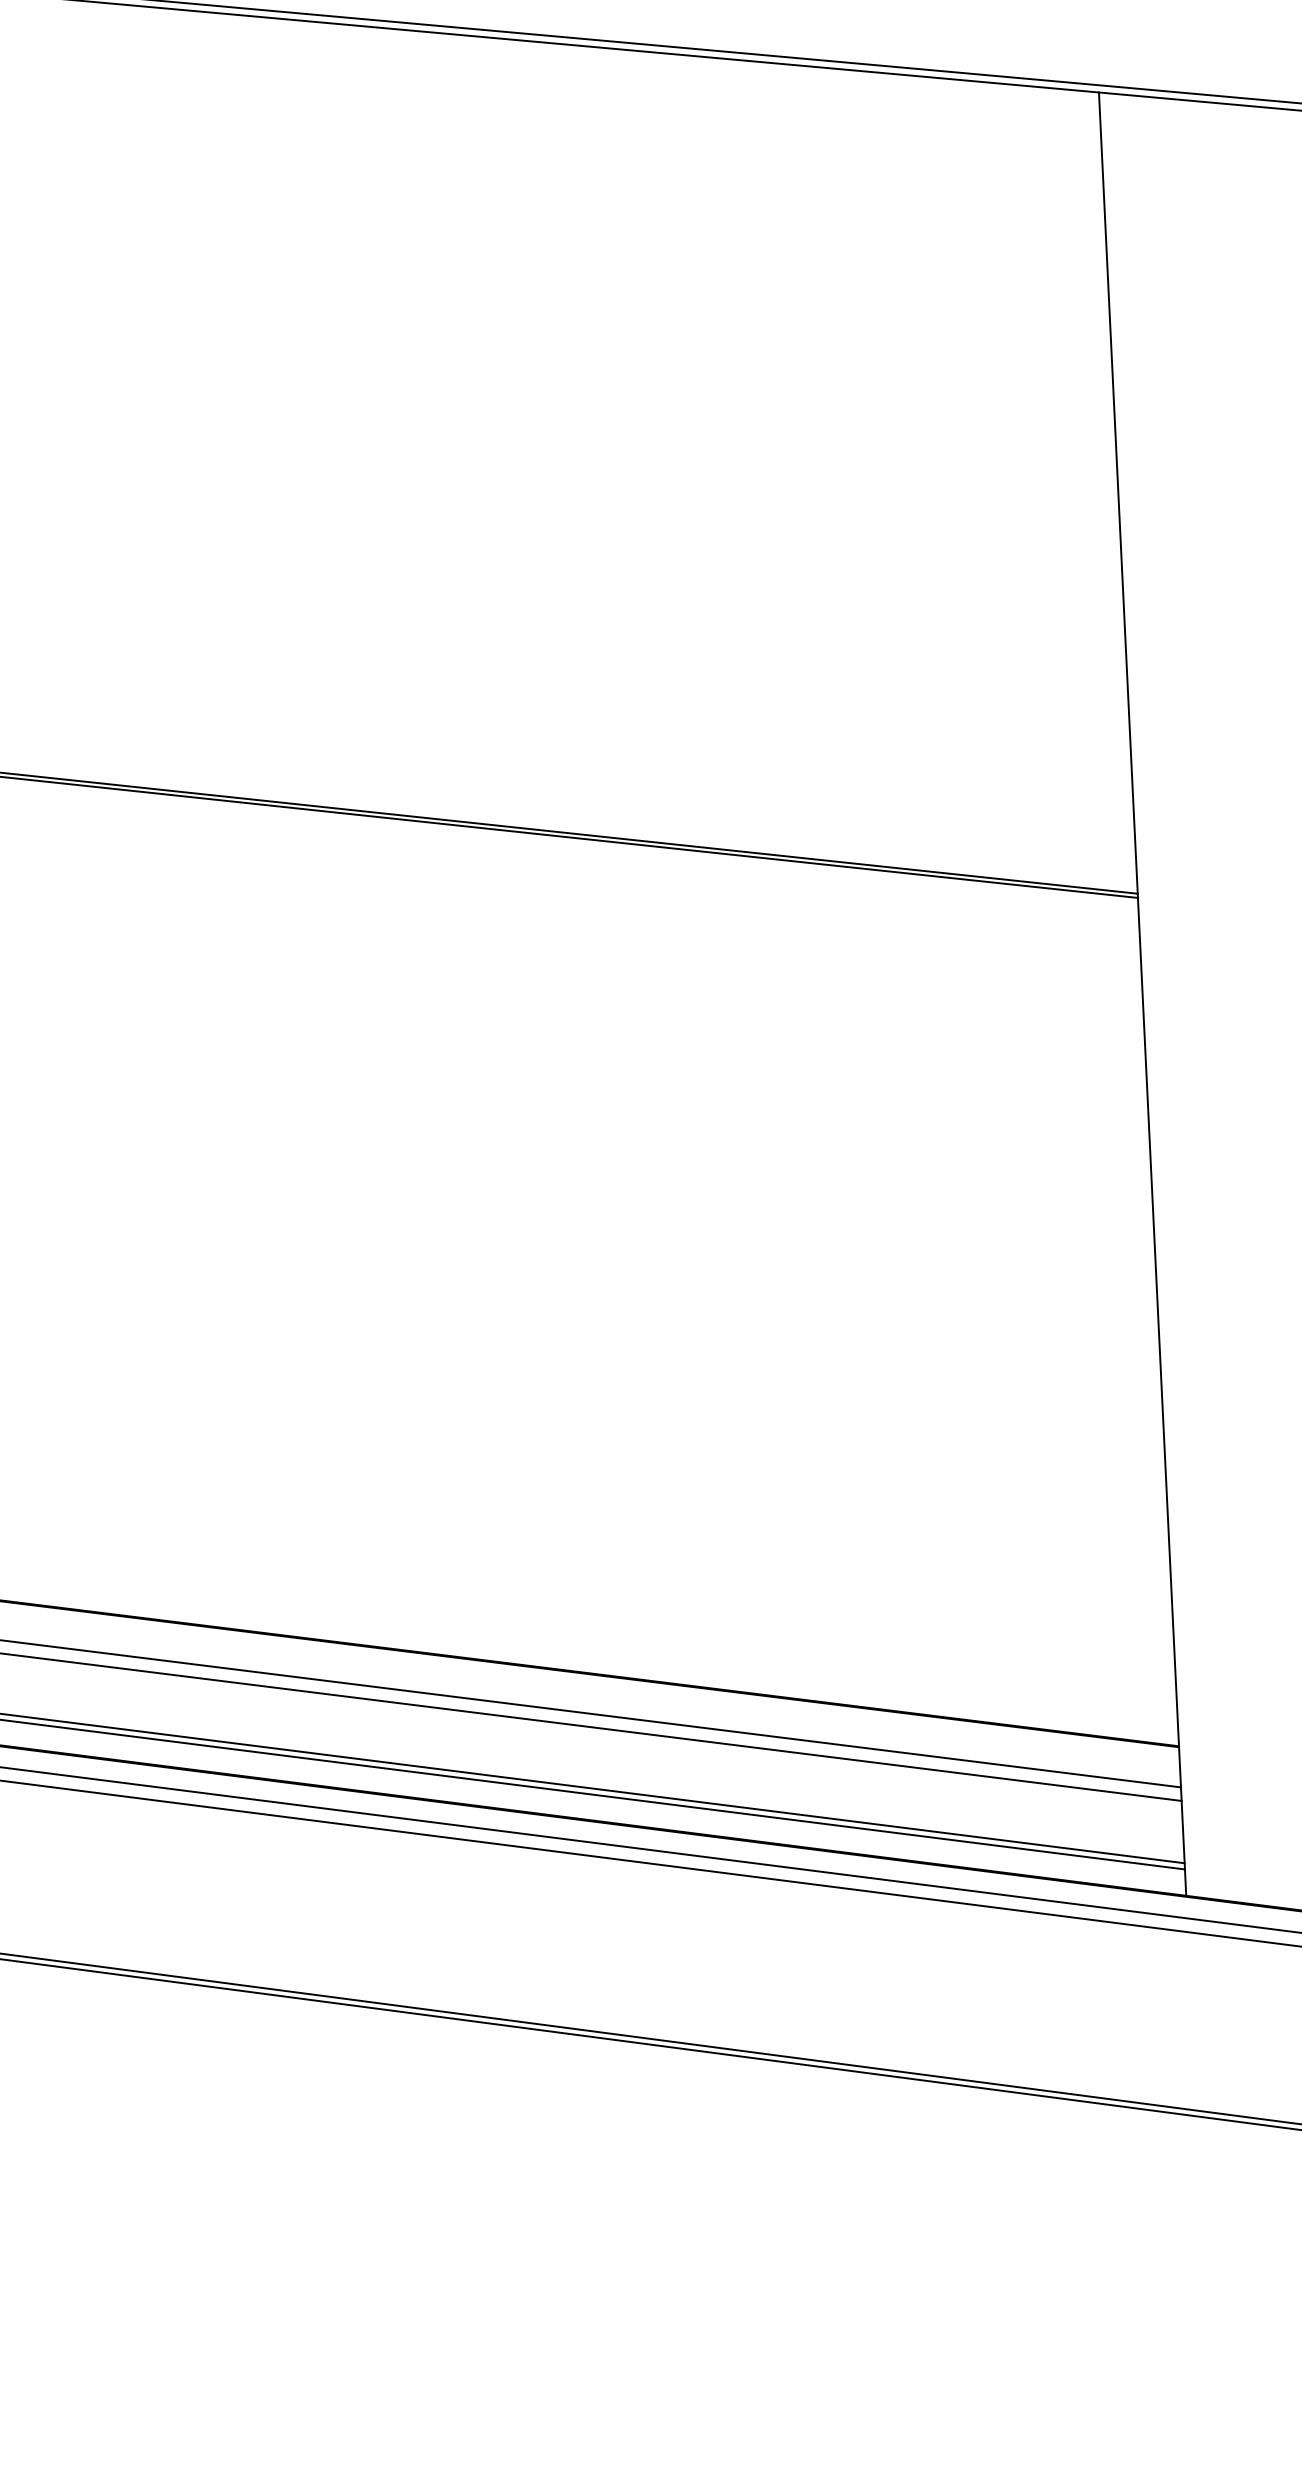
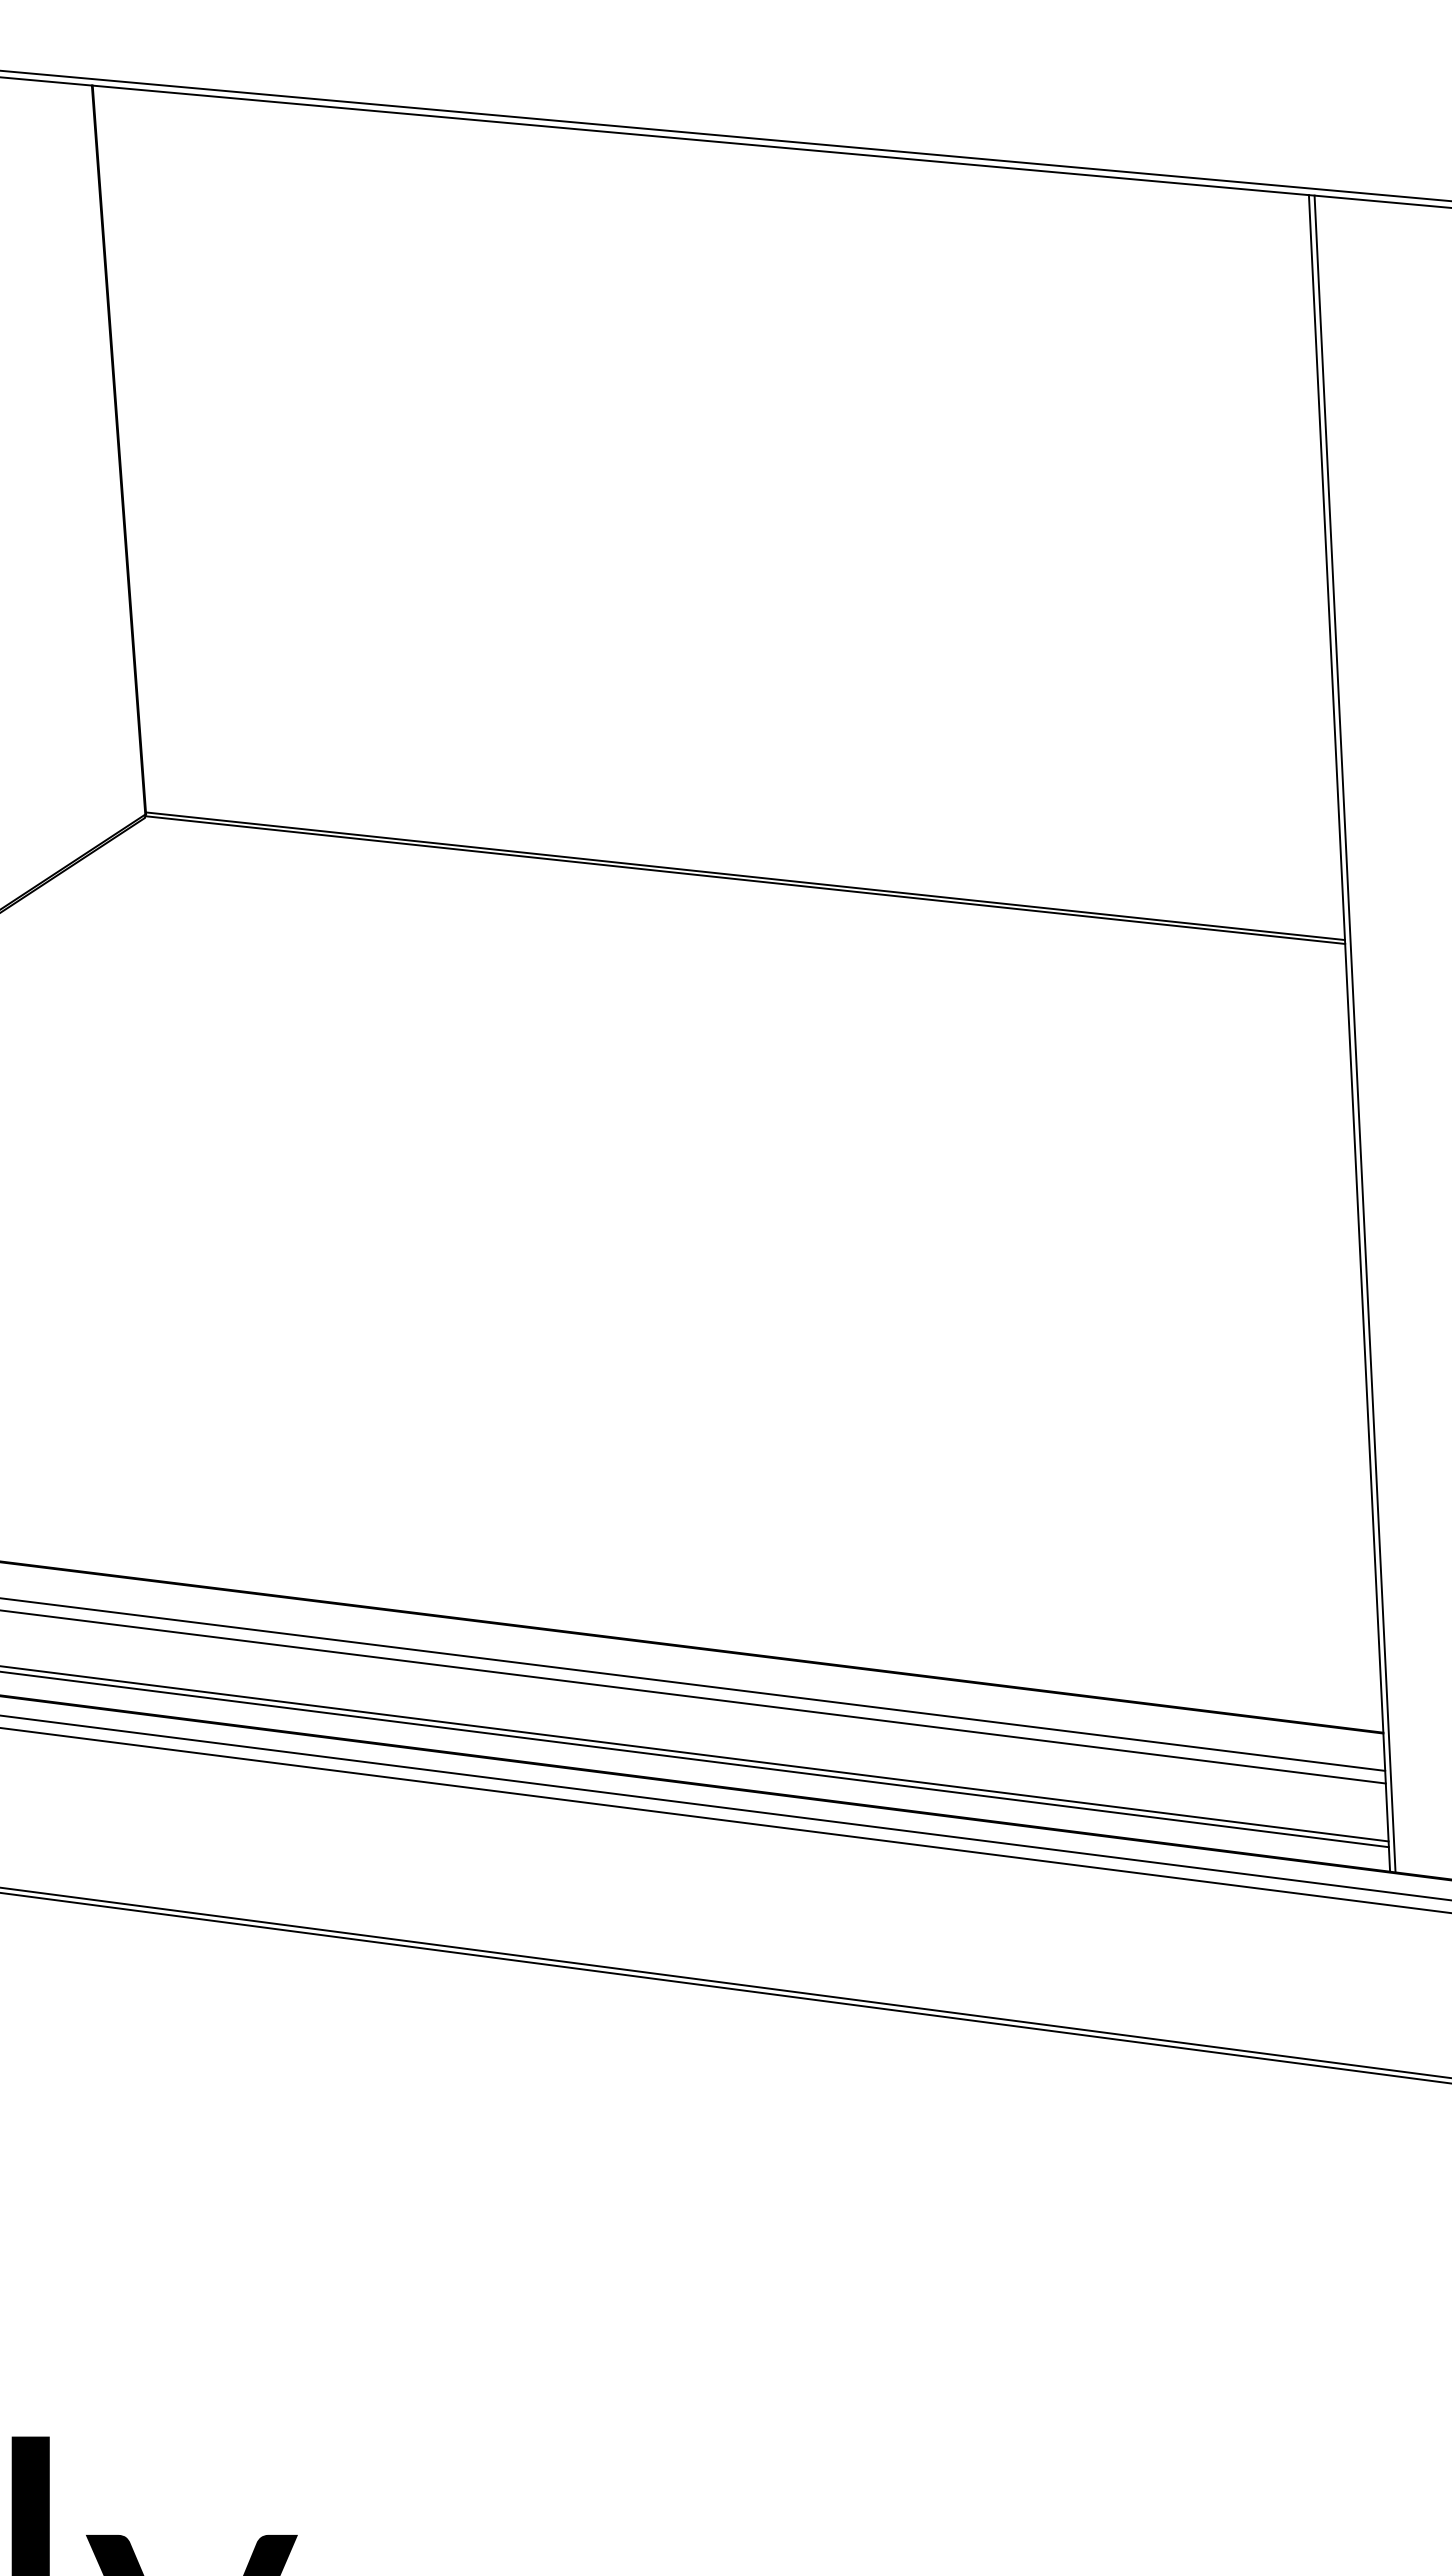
line: (1147, 994) -> (1354, 1033), added

